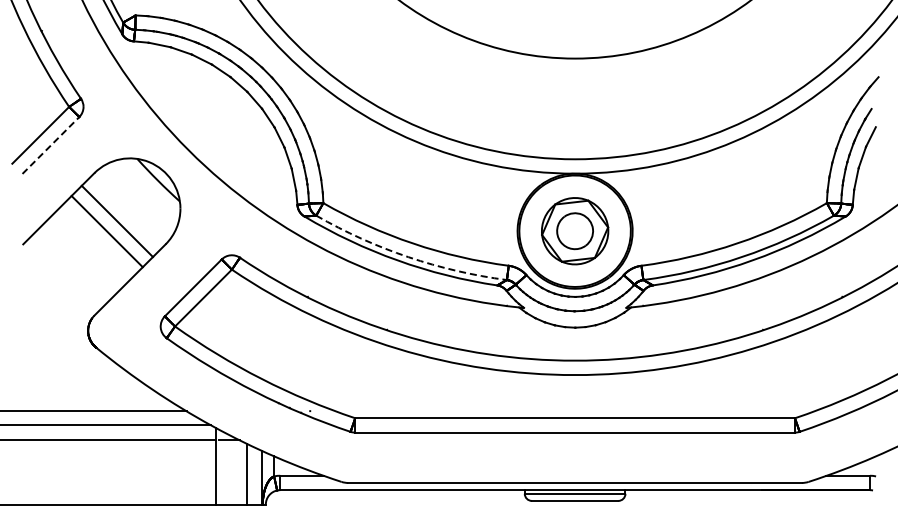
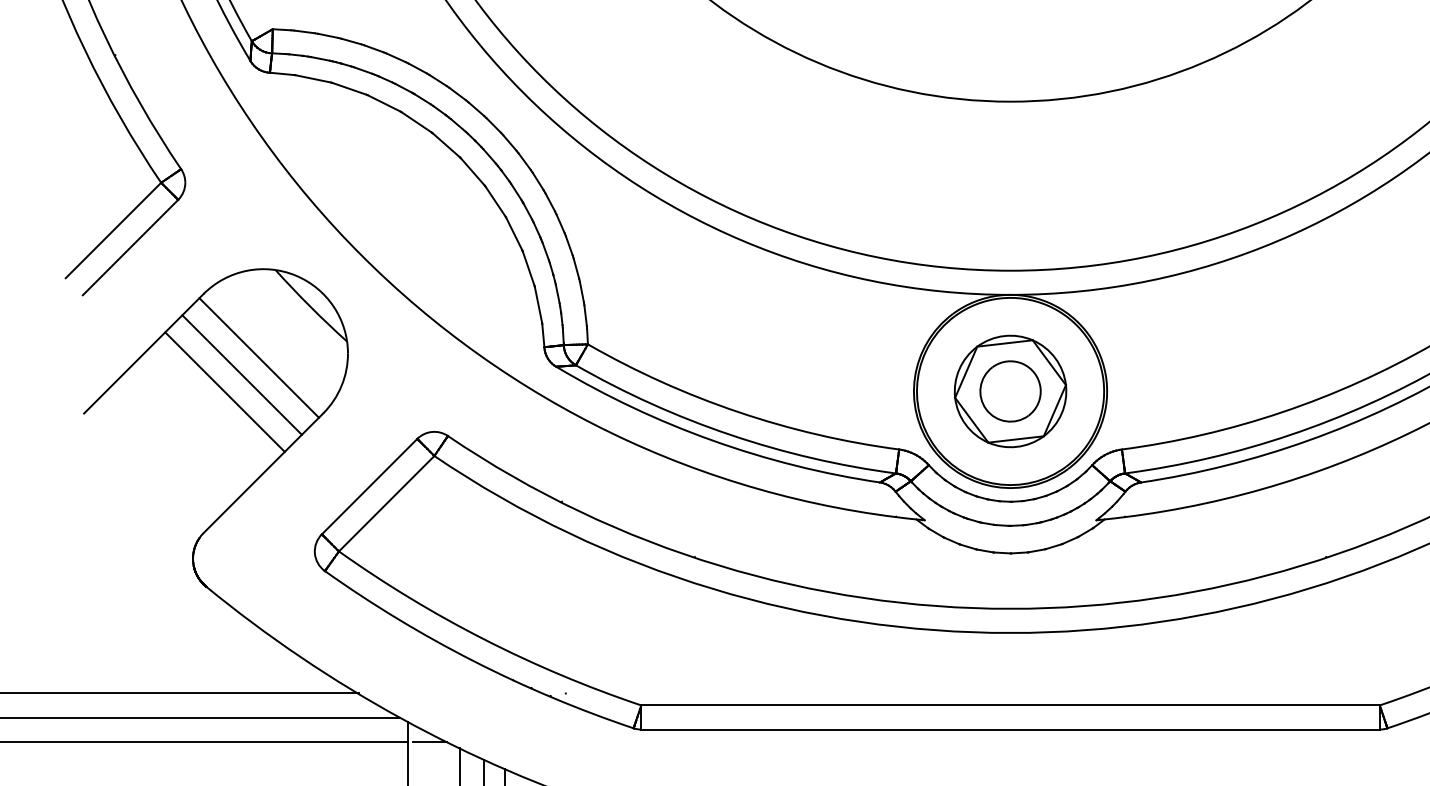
line: (51, 145) -> (131, 247), dashed -> solid
line: (127, 210) -> (259, 356), added
arc: (408, 257) -> (730, 435), dashed -> solid

